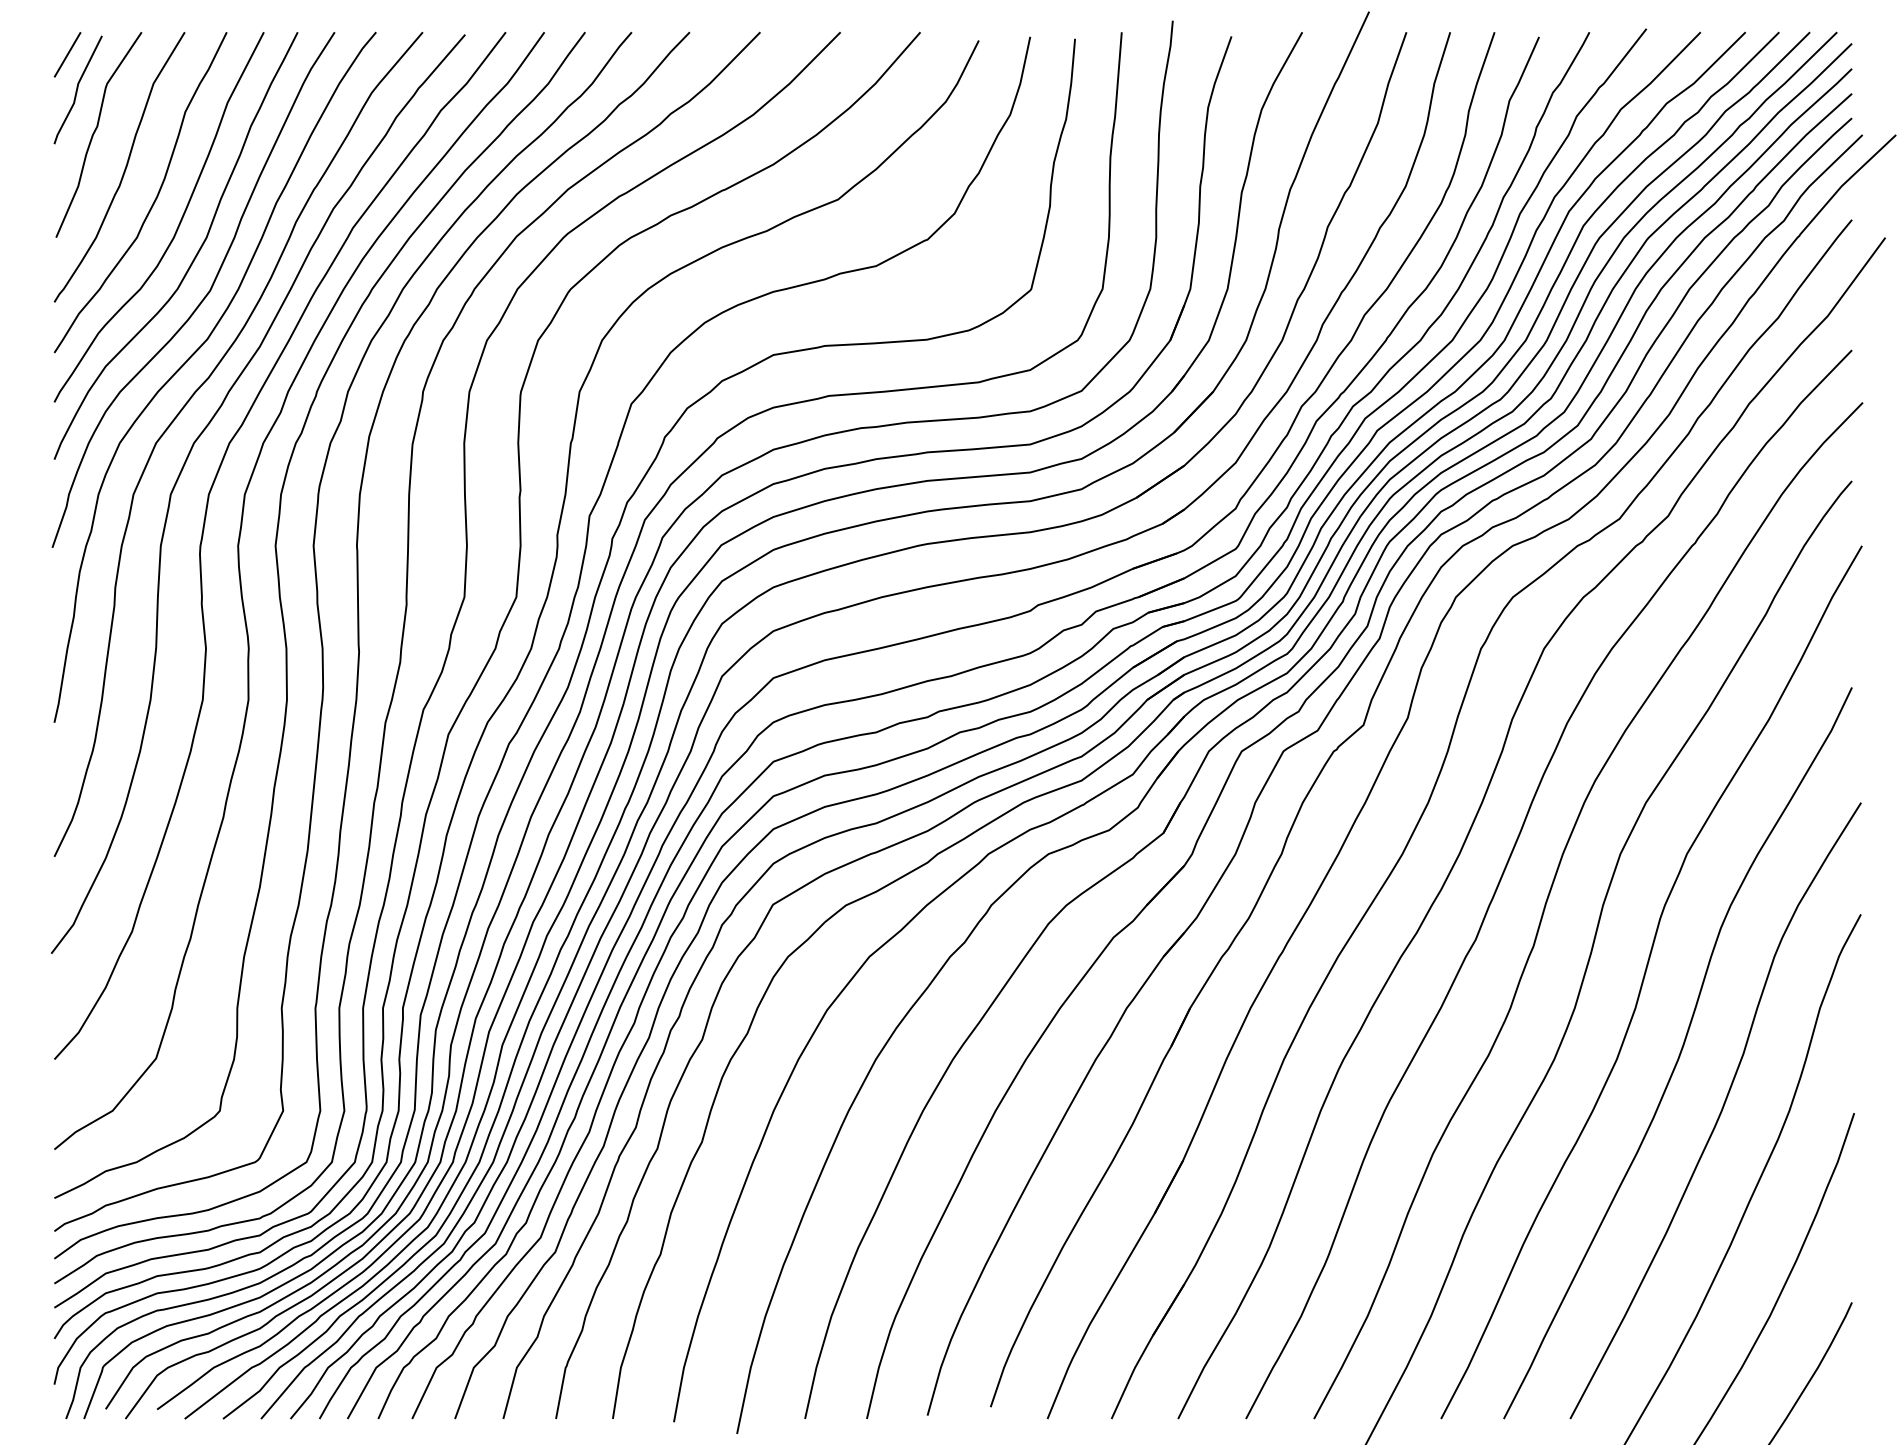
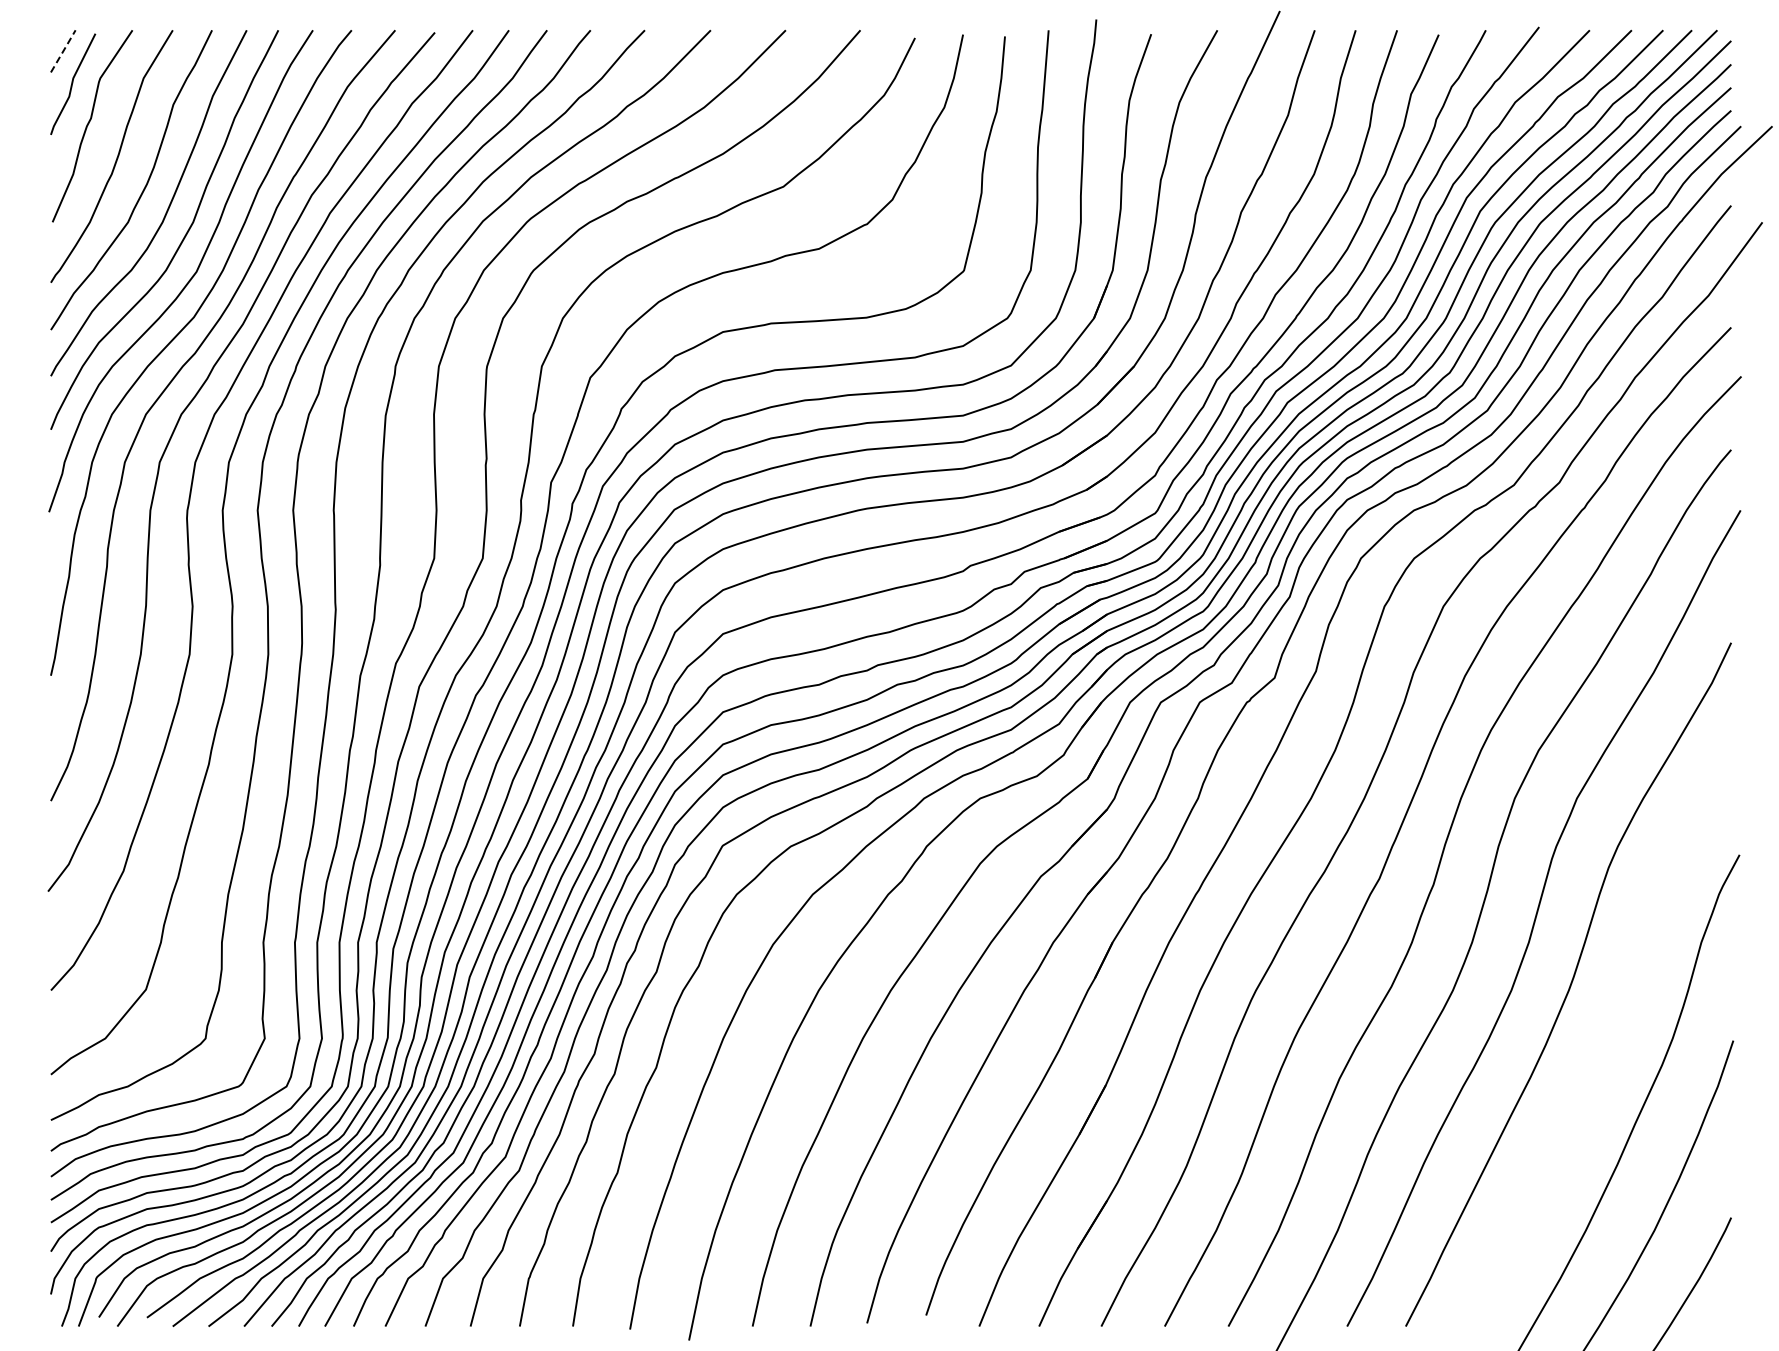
line: (67, 53) -> (63, 50), solid -> dashed
curve: (1719, 1112) -> (1607, 1040), removed

